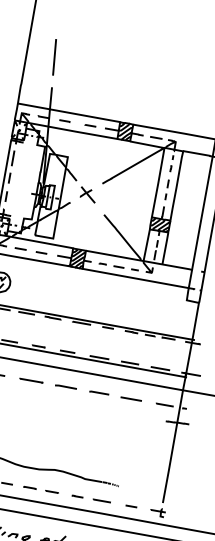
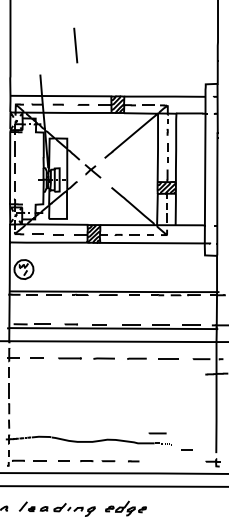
line: (54, 57) -> (75, 45), moved
line: (101, 500) -> (157, 433), moved
line: (131, 506) -> (186, 449), moved

